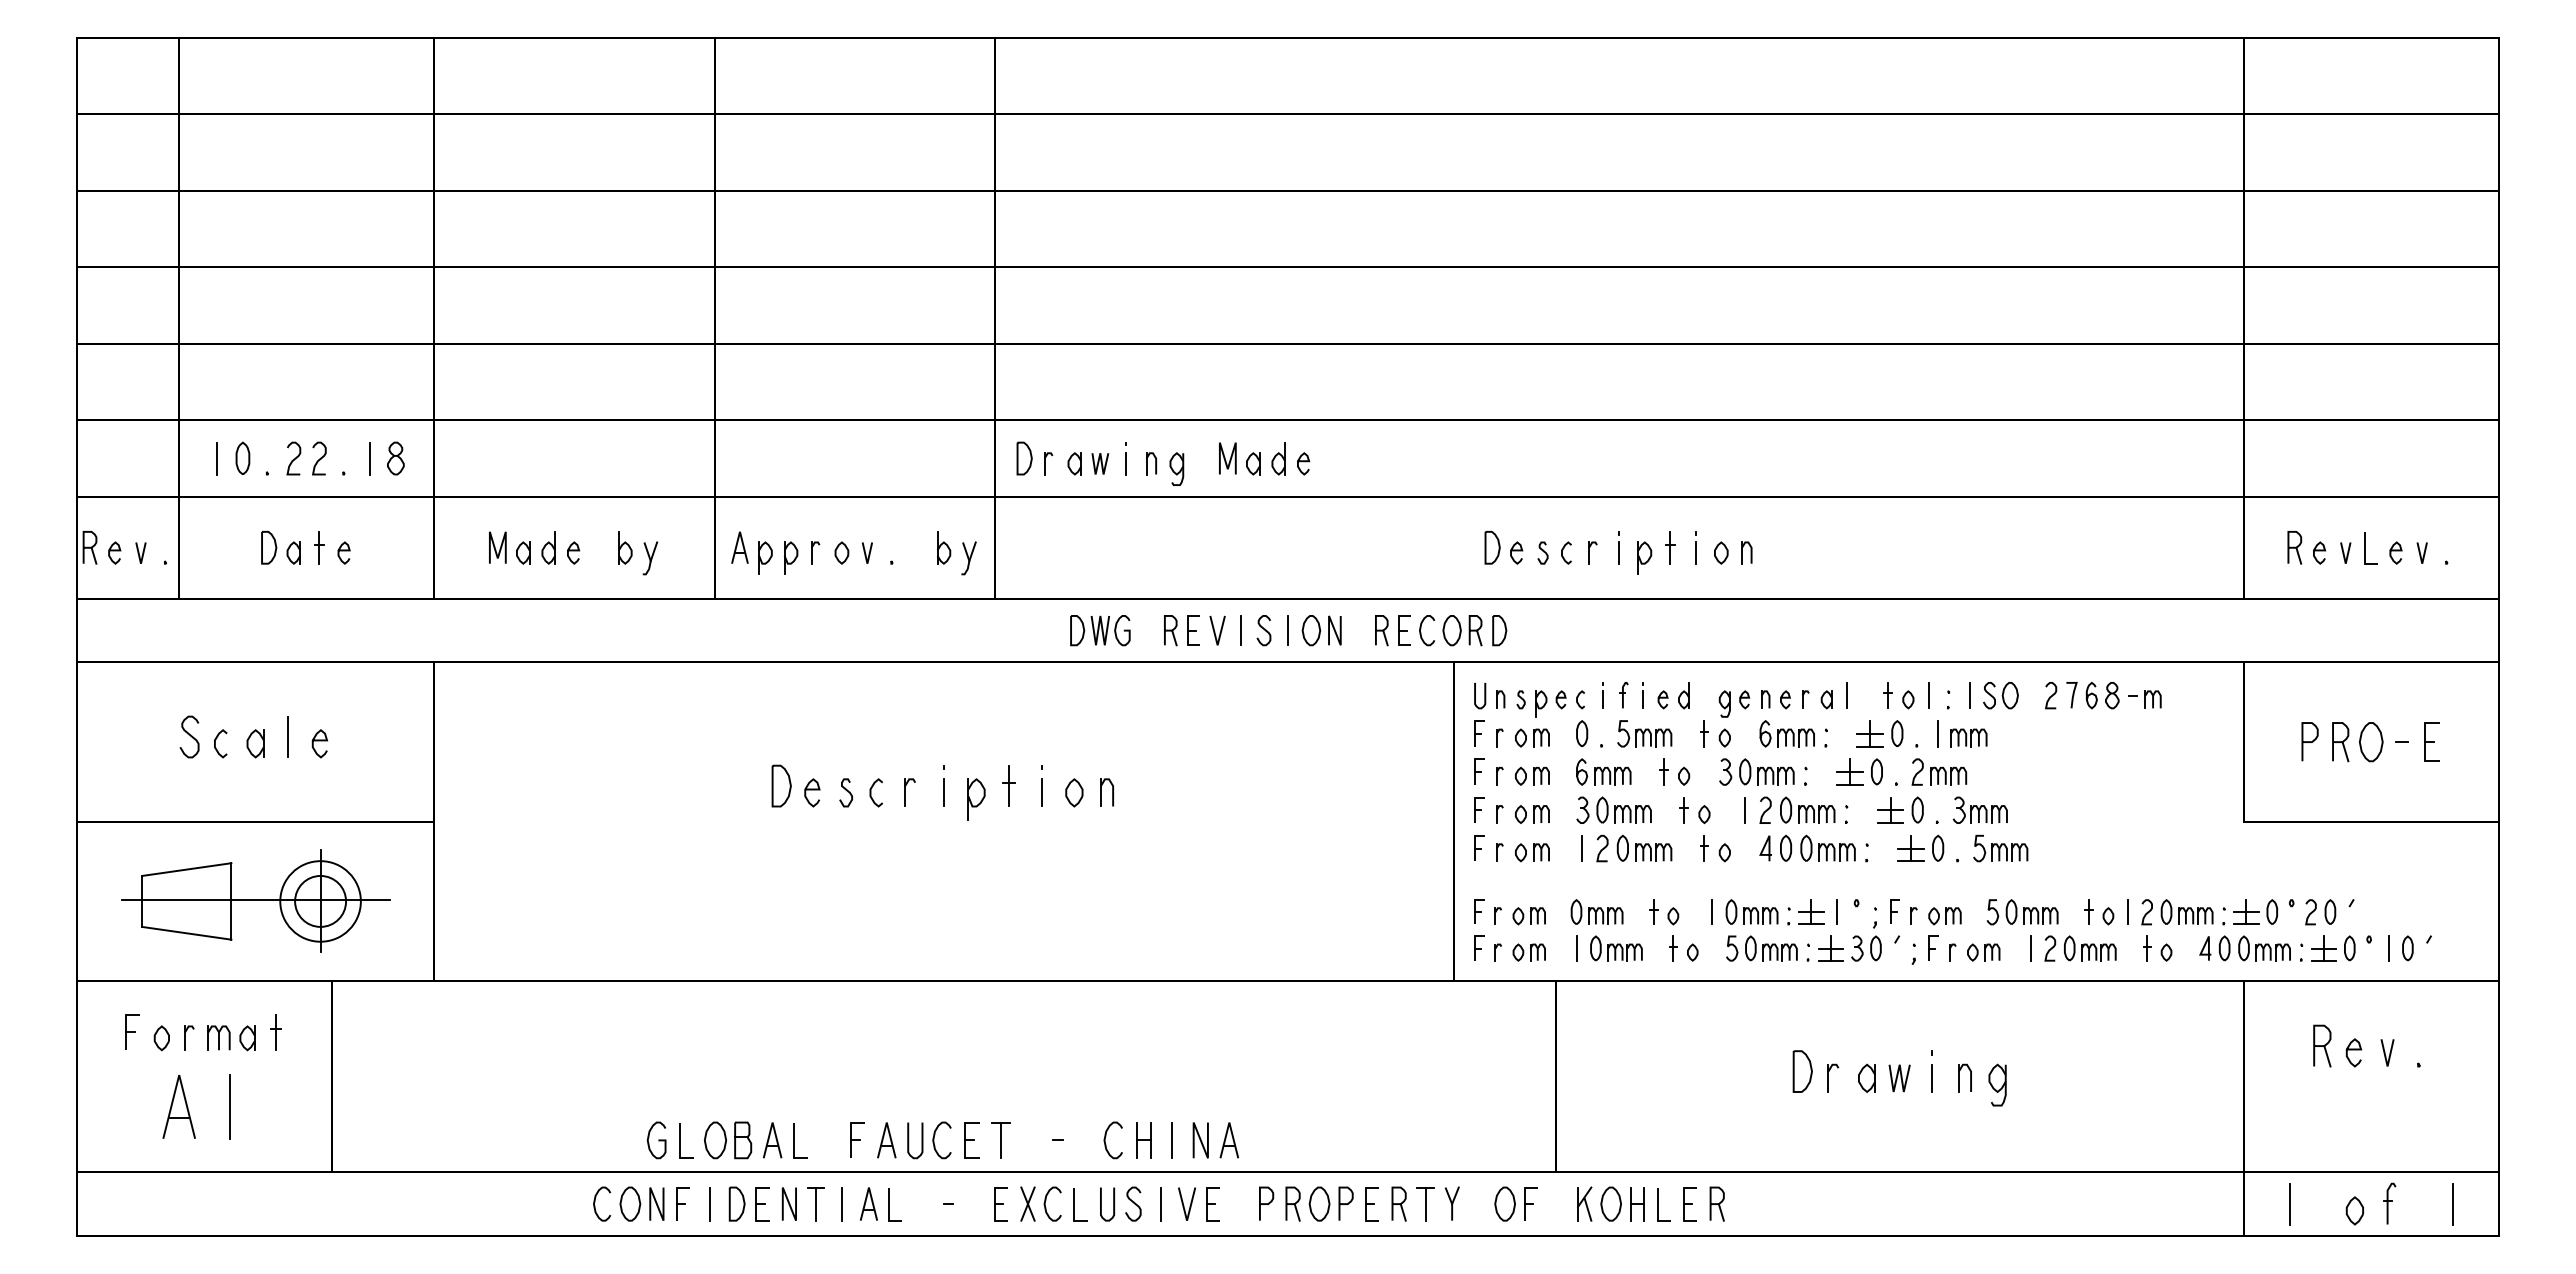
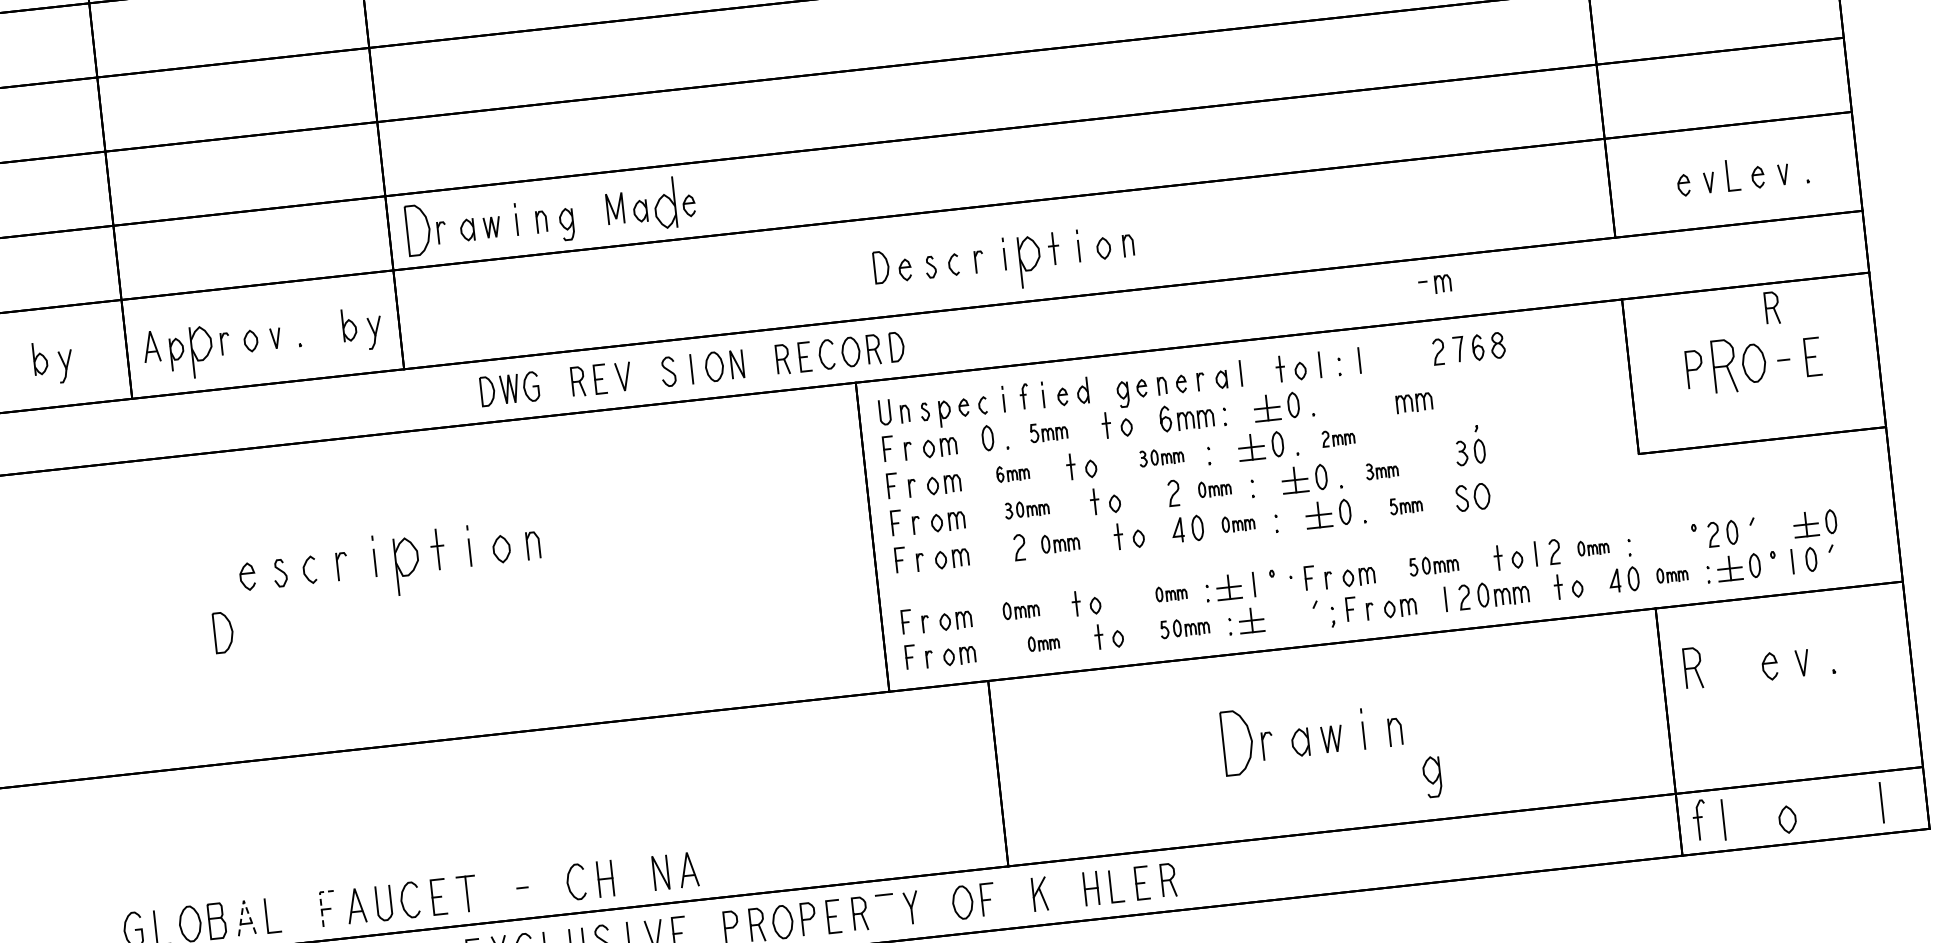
part: (1024, 458) -> (418, 230), size x1.6
part: (1278, 458) -> (664, 203), size x1.6
part: (2294, 547) -> (1771, 307), moved
part: (790, 557) -> (201, 350), size x1.6
part: (1644, 557) -> (1029, 260), size x1.6
line: (1241, 630) -> (646, 374), removed
part: (2000, 695) -> (1472, 497), moved
part: (2144, 699) -> (1434, 284), moved
part: (1644, 733) -> (1048, 431), size x0.7
line: (1938, 733) -> (1333, 400), removed
part: (1968, 737) -> (1414, 402), moved
part: (2340, 742) -> (1724, 366), size x1.4
part: (1603, 771) -> (1012, 472), size x0.6
part: (1756, 771) -> (1160, 456), size x0.6
part: (1939, 771) -> (1338, 437), size x0.6
part: (781, 785) -> (223, 632), moved
part: (976, 799) -> (407, 565), size x1.4
part: (1613, 809) -> (1026, 508), size x0.6
part: (1807, 809) -> (1214, 488), size x0.6
part: (1979, 809) -> (1381, 469), size x0.6
line: (1745, 810) -> (1154, 495), removed
part: (1644, 847) -> (1060, 542), size x0.7
part: (1827, 847) -> (1237, 522), size x0.6
line: (1582, 848) -> (1000, 549), removed
part: (2000, 848) -> (1405, 505), size x0.6
part: (1596, 911) -> (1020, 609), size x0.7
part: (1751, 911) -> (1170, 592), size x0.6
part: (2186, 911) -> (1592, 547), size x0.6
part: (2255, 911) -> (1814, 522), moved
line: (1712, 912) -> (1133, 597), removed
part: (2022, 912) -> (1433, 565), size x0.7
part: (1866, 941) -> (1469, 445), moved
line: (1576, 948) -> (1005, 647), removed
part: (1616, 948) -> (1043, 642), size x0.6
part: (1761, 948) -> (1184, 627), size x0.7
part: (2264, 948) -> (1672, 574), size x0.6
part: (2322, 1045) -> (1693, 667), moved
part: (1802, 1071) -> (1237, 742), size x1.6
part: (1997, 1084) -> (1432, 776), moved
line: (772, 1122) -> (243, 900), solid -> dashed
line: (851, 1132) -> (321, 902), solid -> dashed
line: (1172, 1140) -> (633, 875), removed
line: (1425, 1203) -> (885, 910), removed
part: (1610, 1203) -> (1064, 890), removed
part: (2389, 1203) -> (1699, 819), moved

